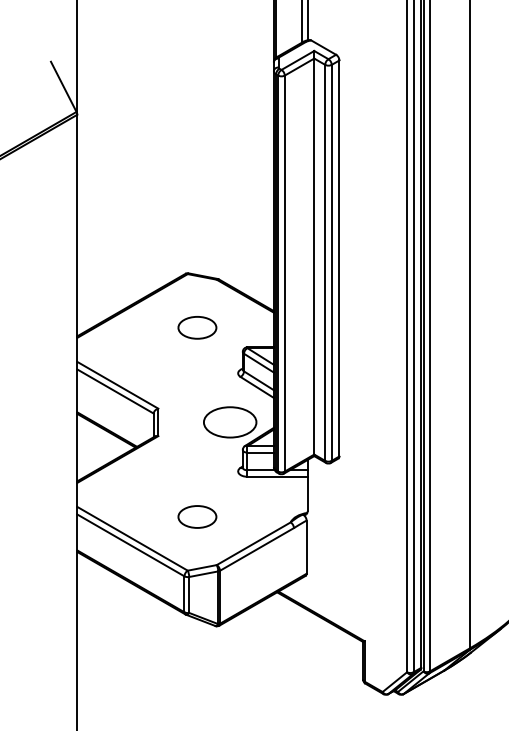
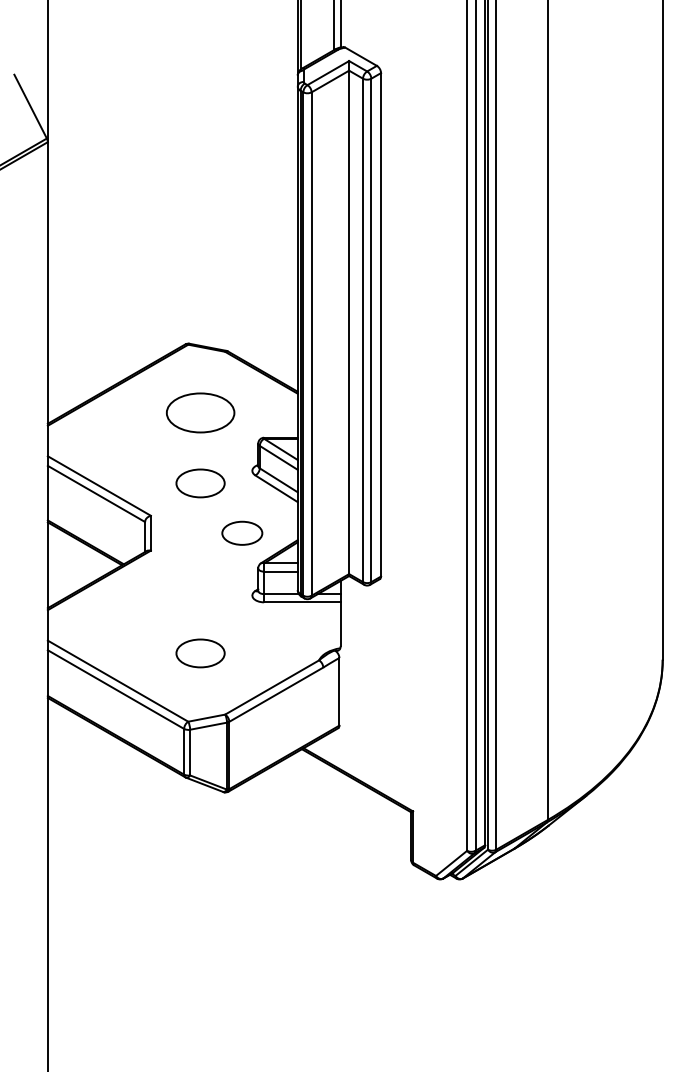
part: (197, 327) -> (200, 412), size x1.4
part: (197, 383) -> (200, 483), added
part: (230, 422) -> (242, 533), size x0.6

